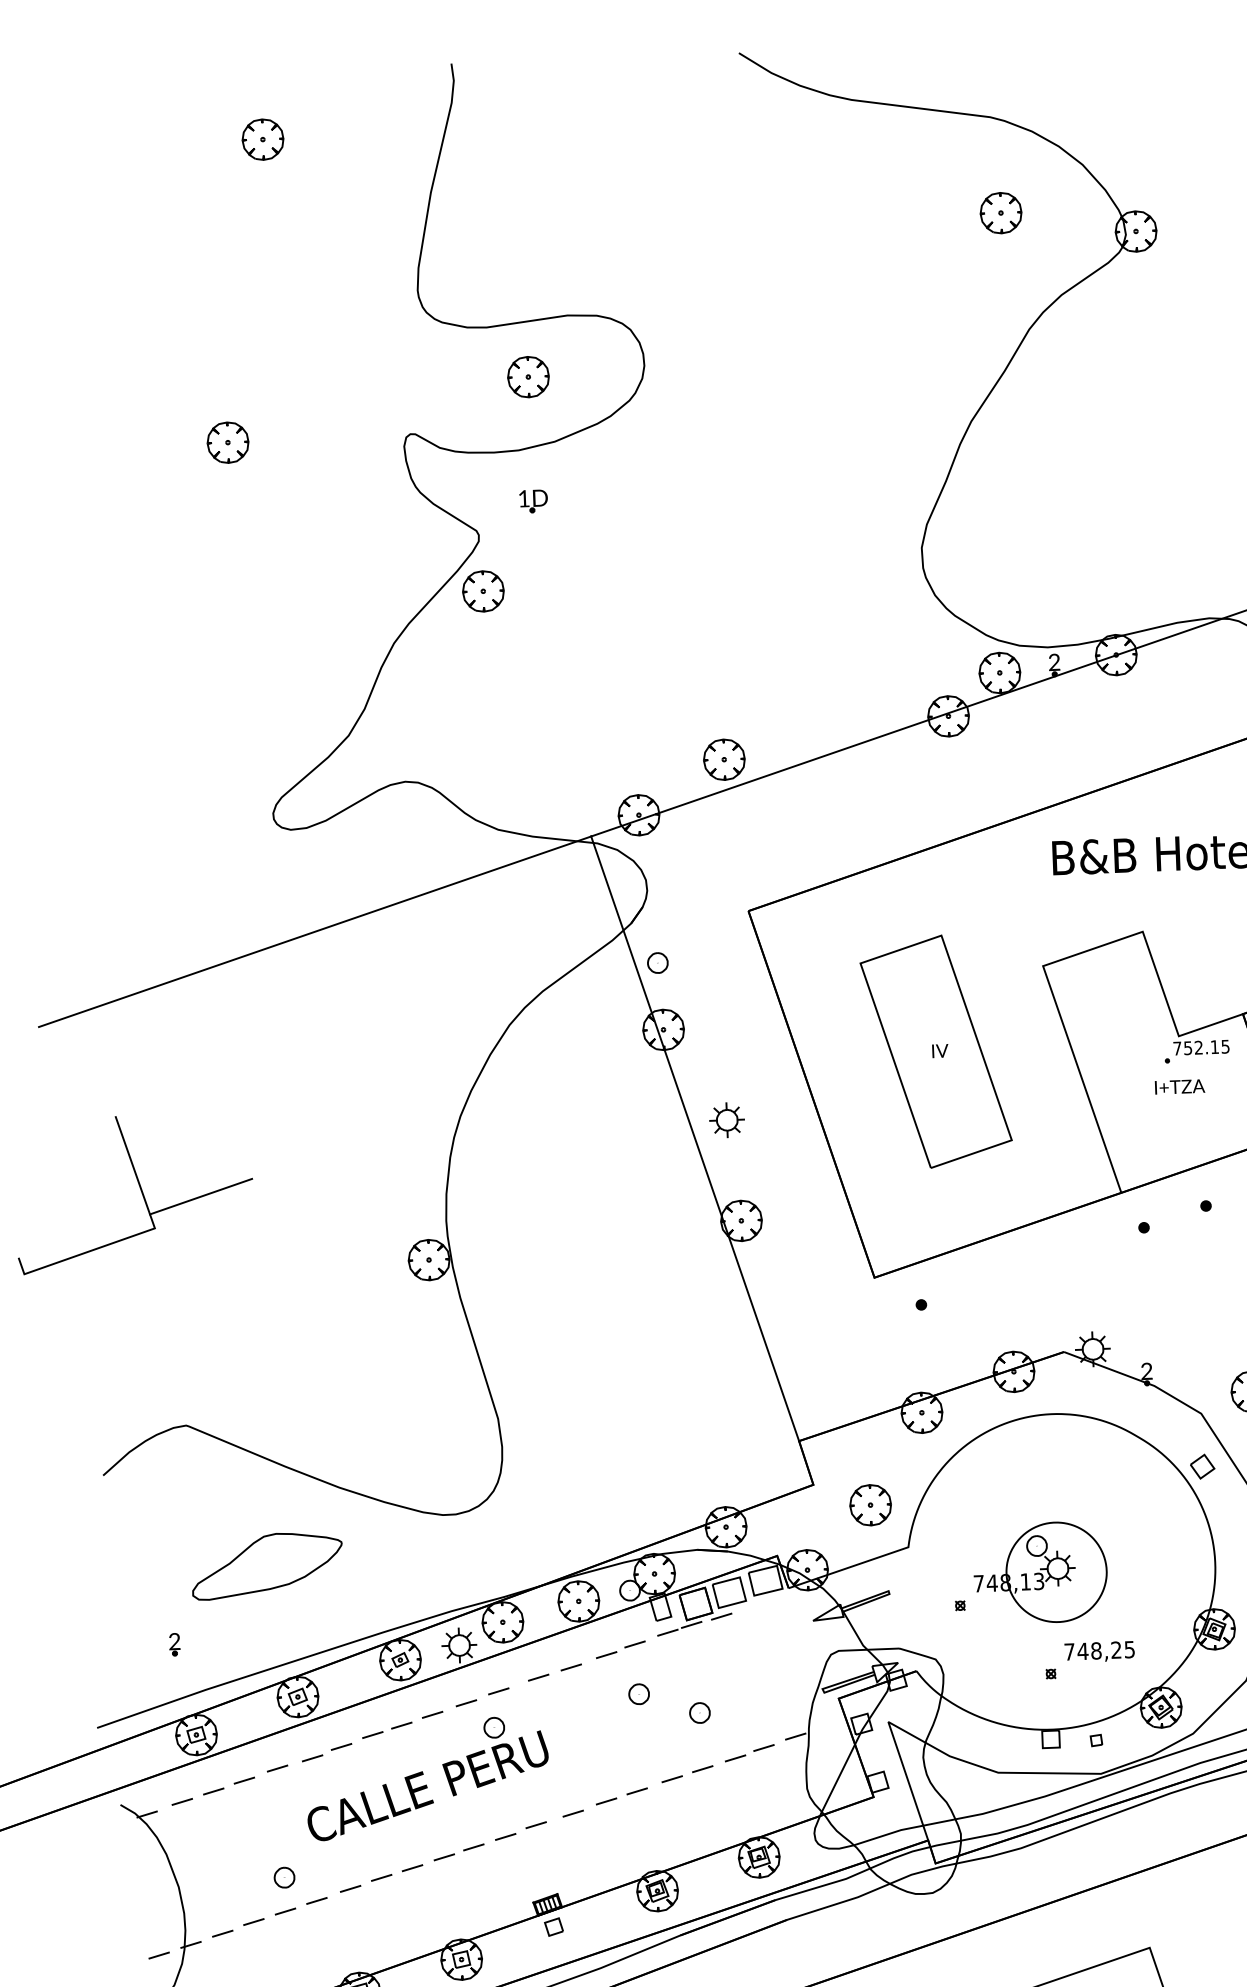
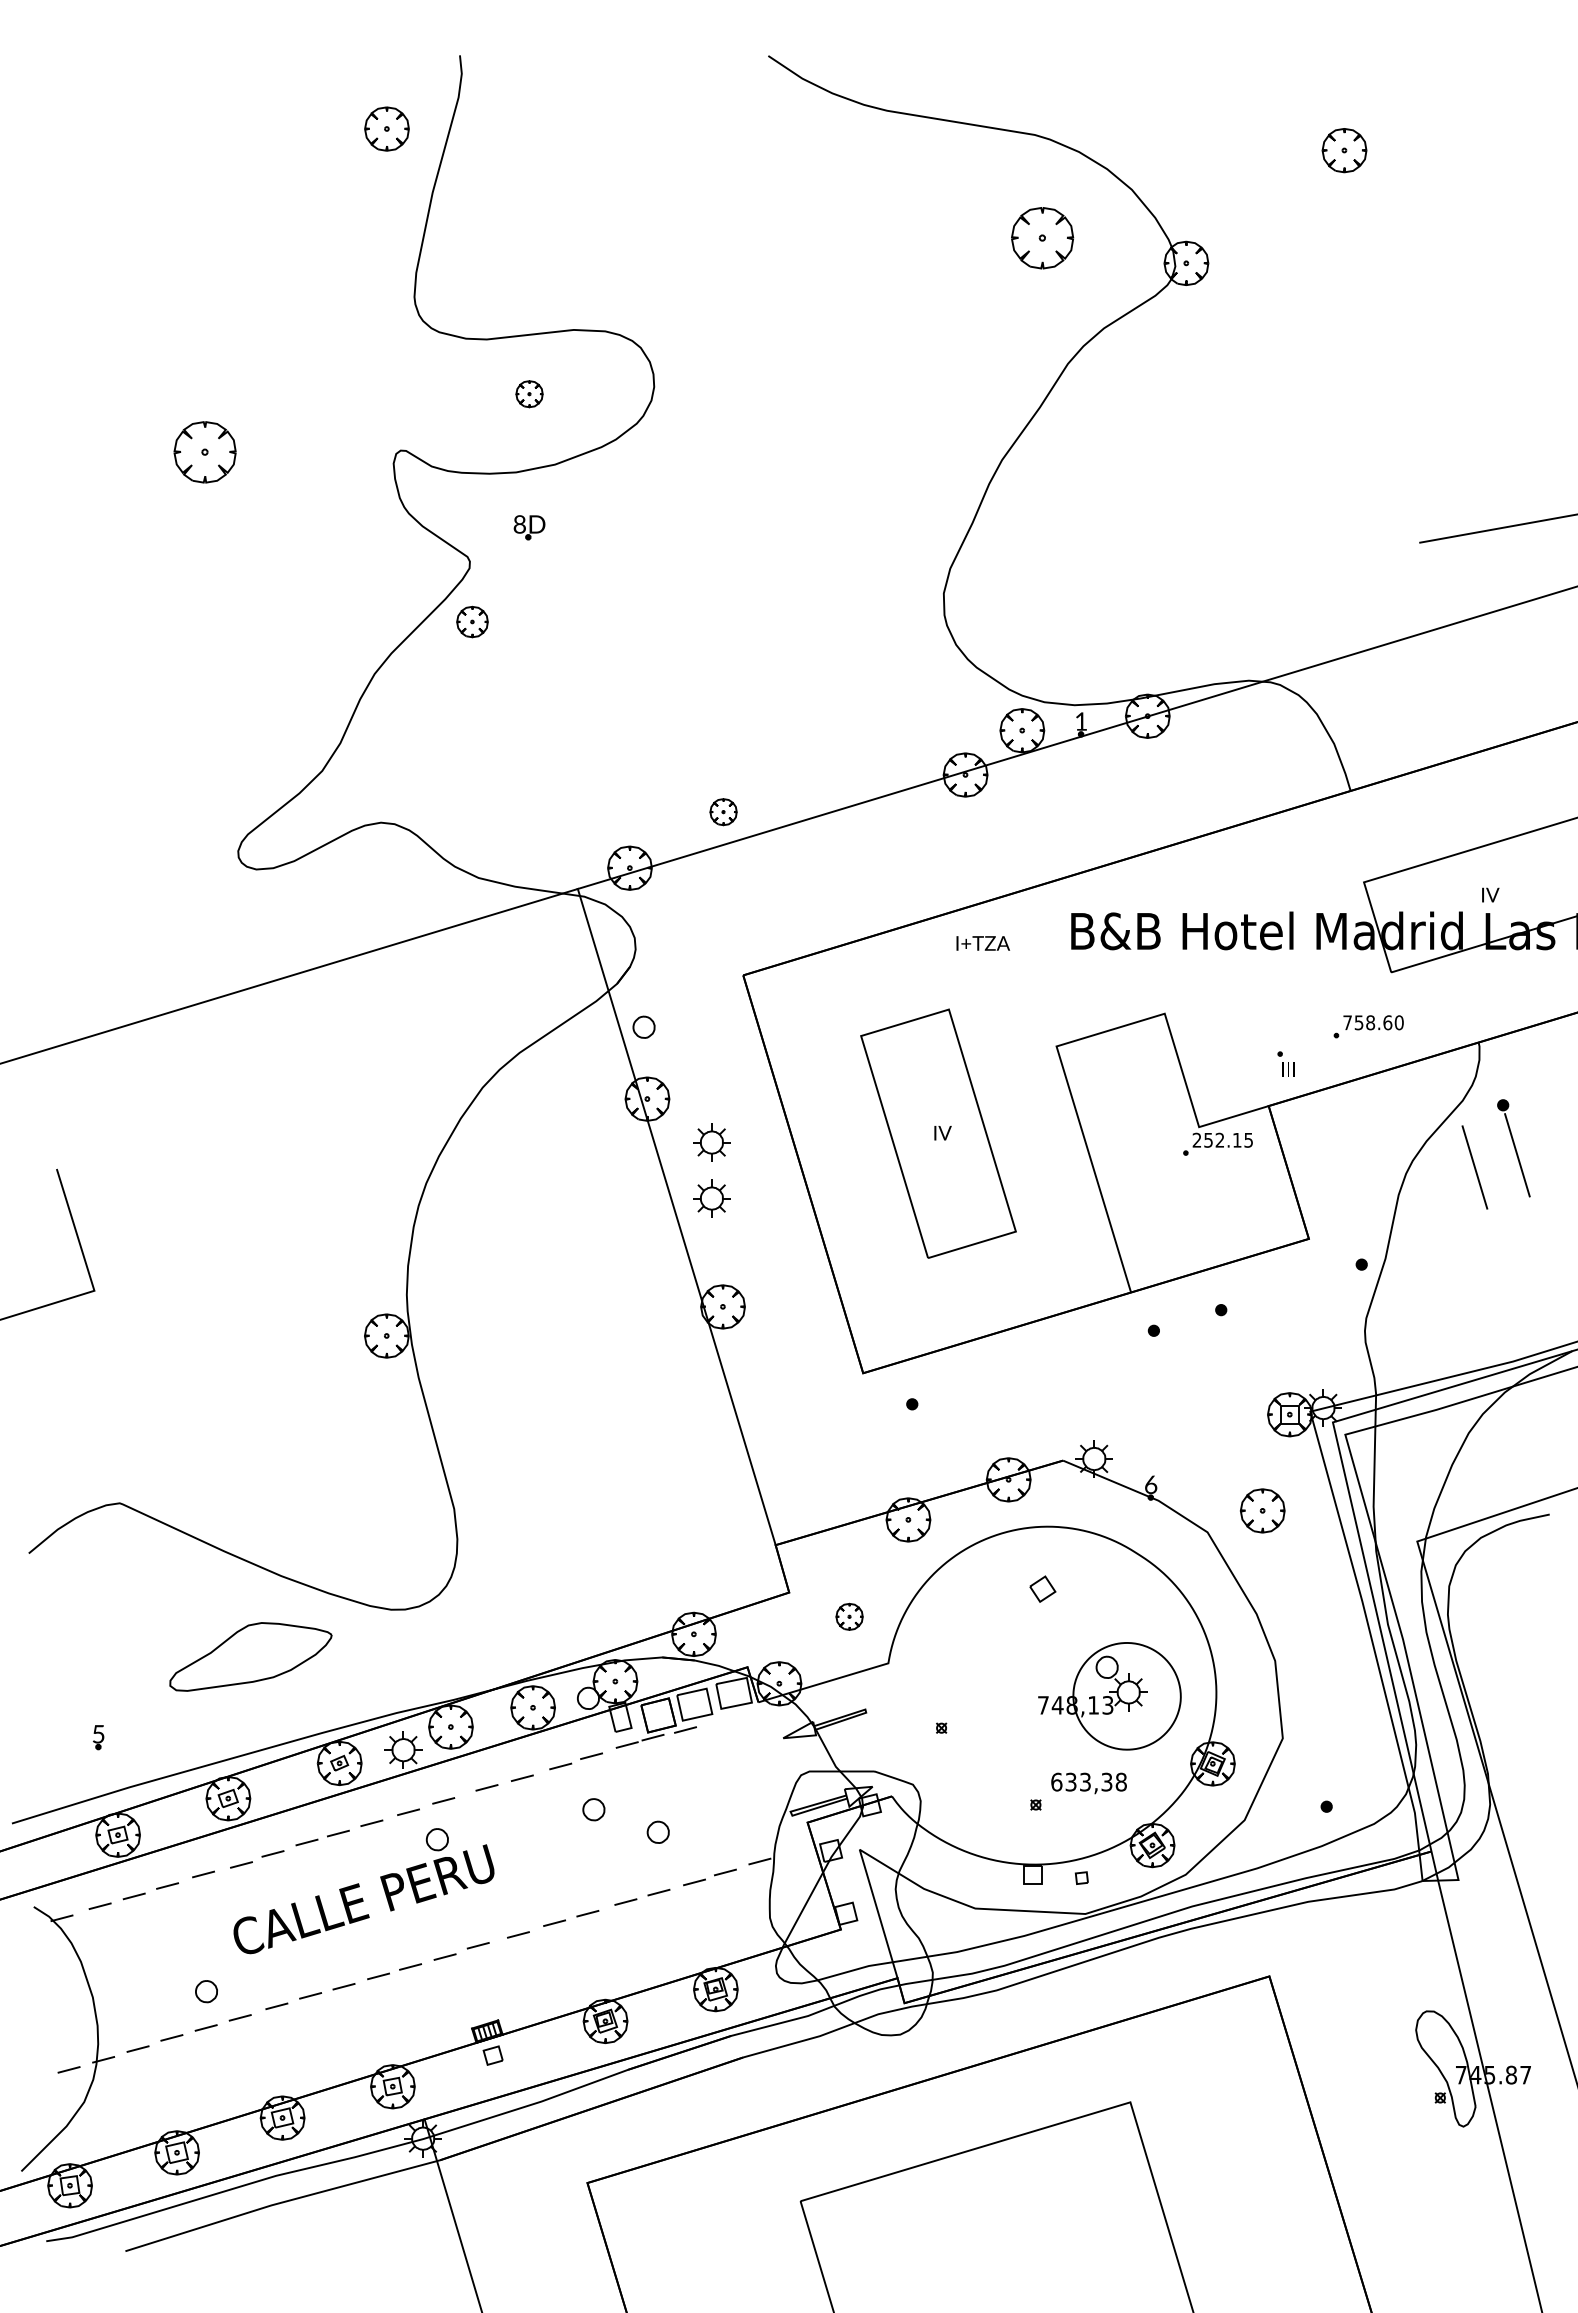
part: (262, 139) -> (386, 128), moved
part: (1001, 212) -> (1042, 237), size x1.4
part: (528, 376) -> (529, 393), size x0.6
part: (227, 442) -> (204, 451), size x1.4
text: (523, 498) -> (519, 524), 1D -> 8D
part: (483, 590) -> (472, 621), size x0.7
text: (1054, 662) -> (1081, 721), 2 -> 1
part: (724, 759) -> (723, 811), size x0.6
text: (1176, 1047) -> (1196, 1139), 752.15 -> 252.15
part: (724, 1068) -> (711, 1142), added
text: (1179, 1086) -> (982, 943), moved
line: (200, 1196) -> (144, 1258), removed
text: (1146, 1371) -> (1150, 1484), 2 -> 6
part: (1202, 1466) -> (1042, 1588), moved
part: (870, 1504) -> (849, 1616), size x0.6
part: (266, 1565) -> (250, 1656), moved
part: (1040, 1573) -> (1109, 1696), moved
text: (174, 1641) -> (98, 1734), 2 -> 5
text: (1099, 1650) -> (1088, 1781), 748,25 -> 633,38

